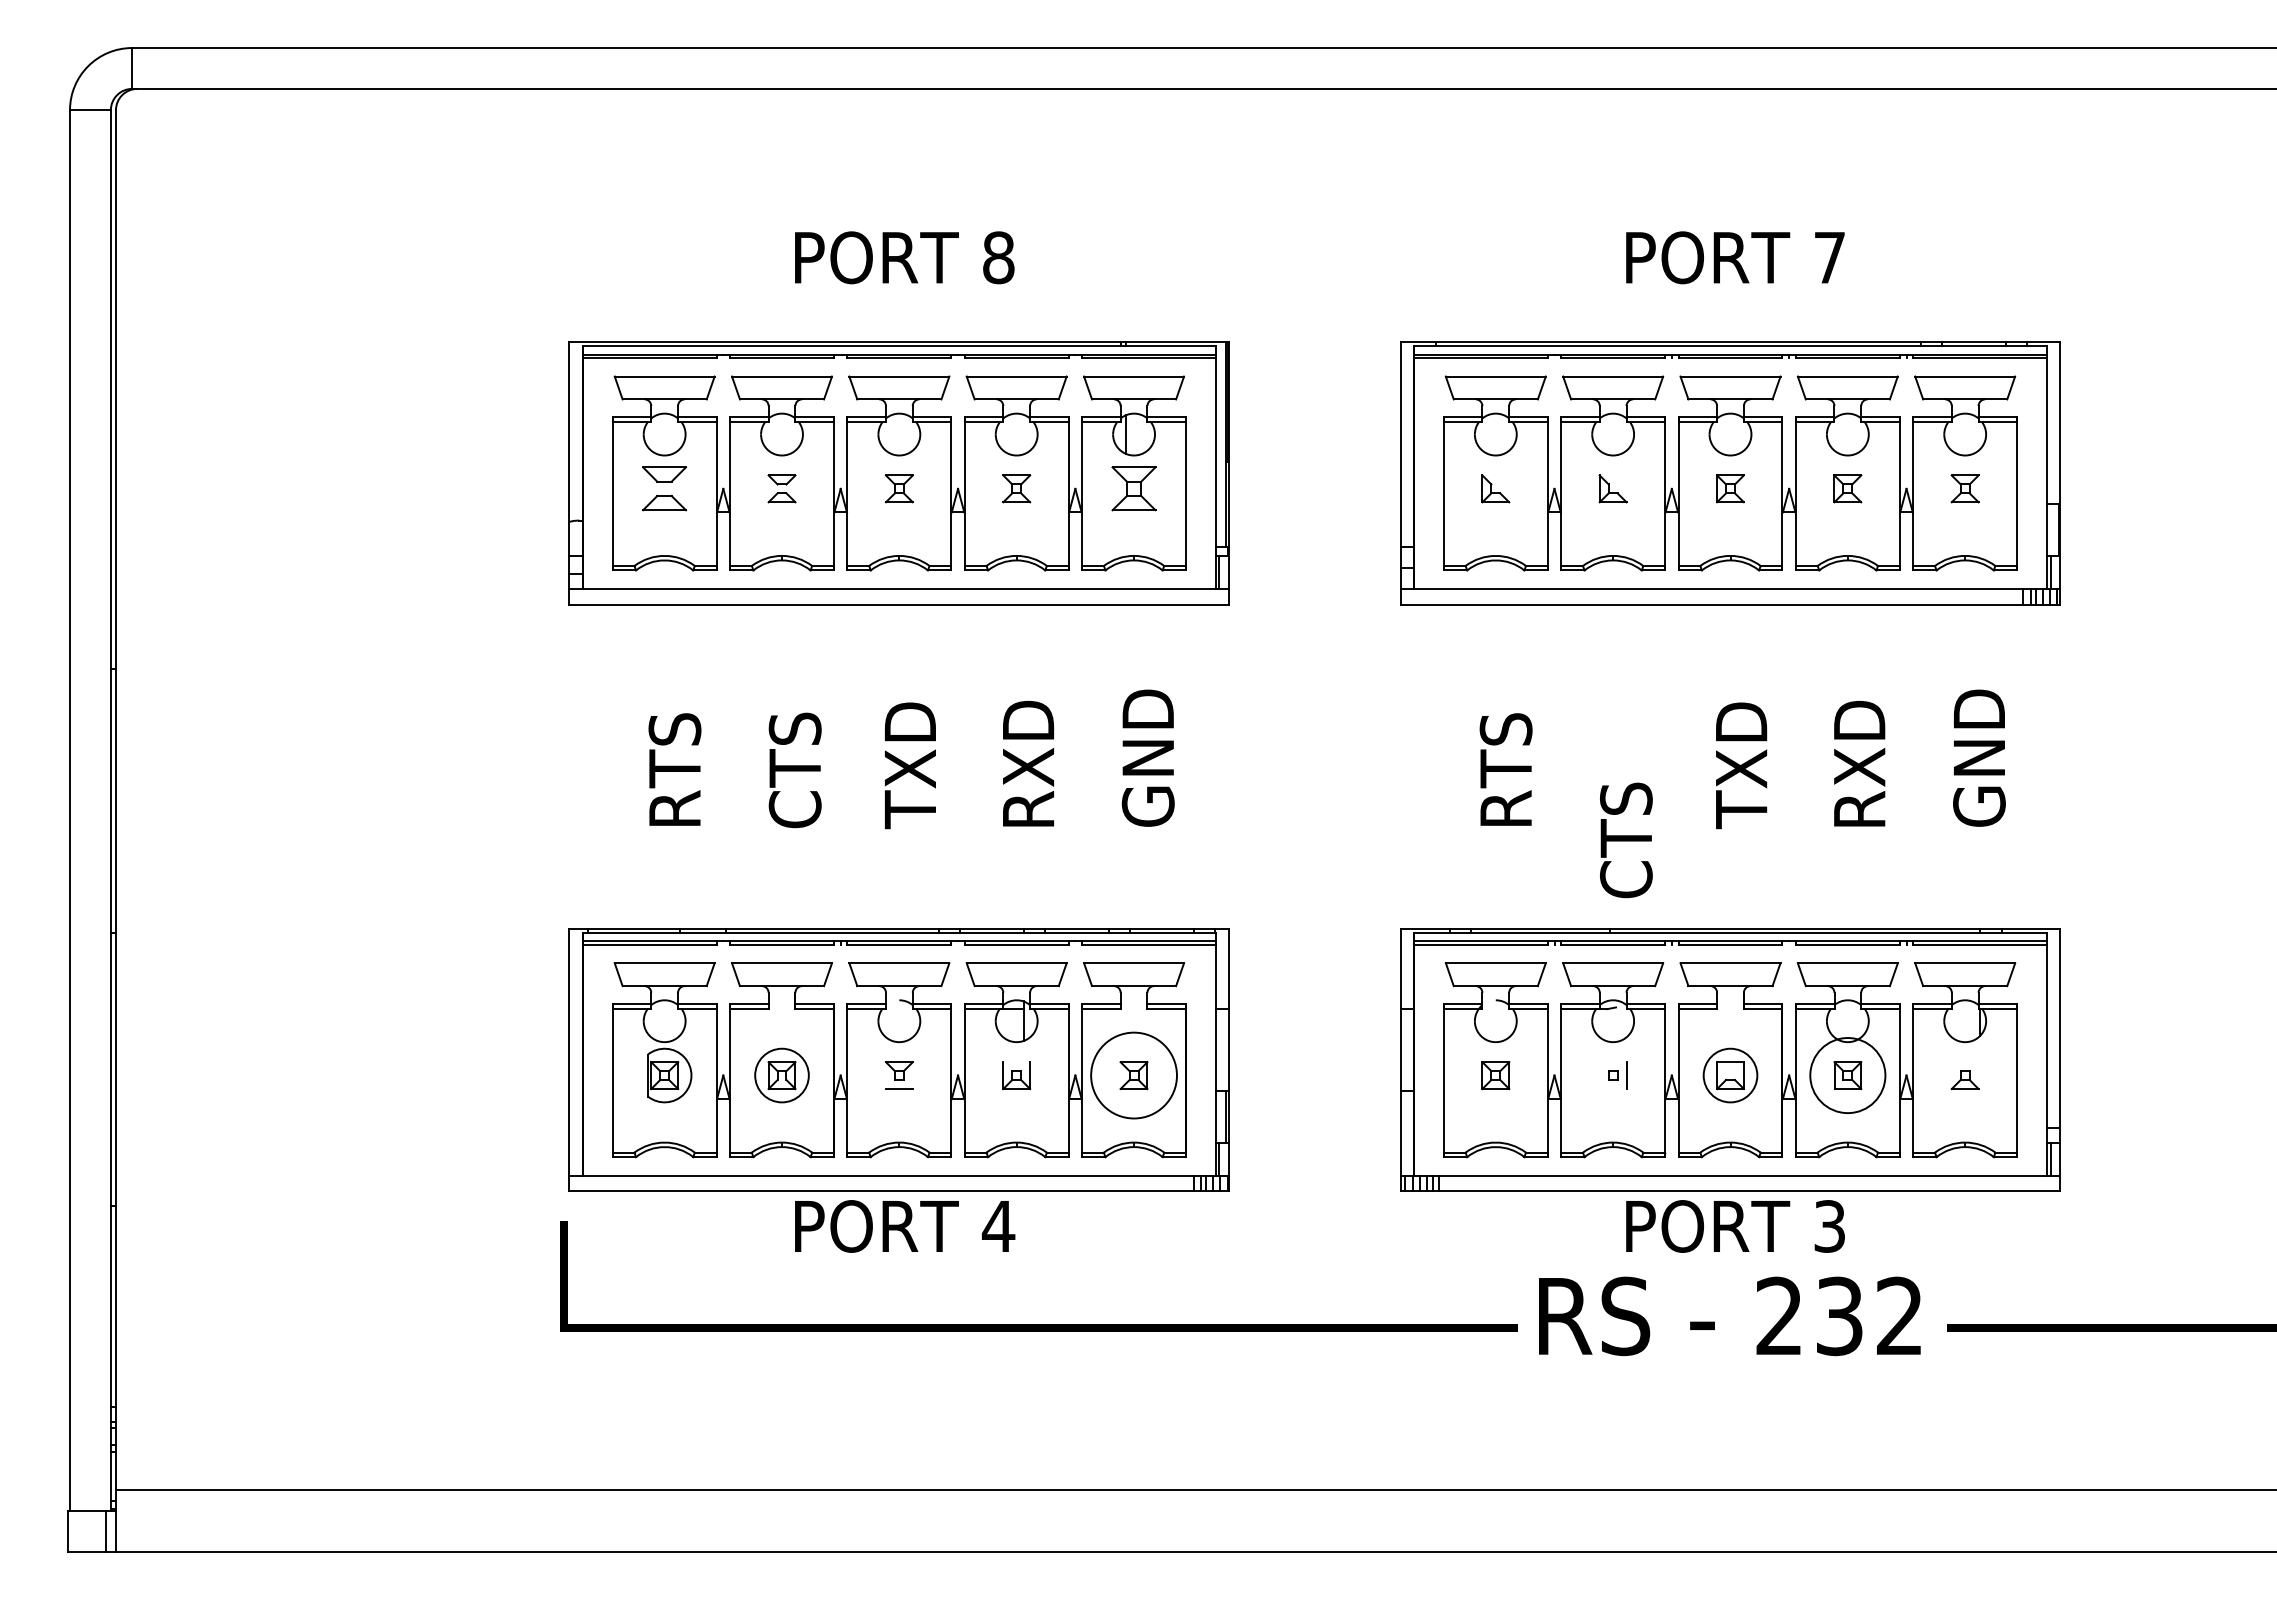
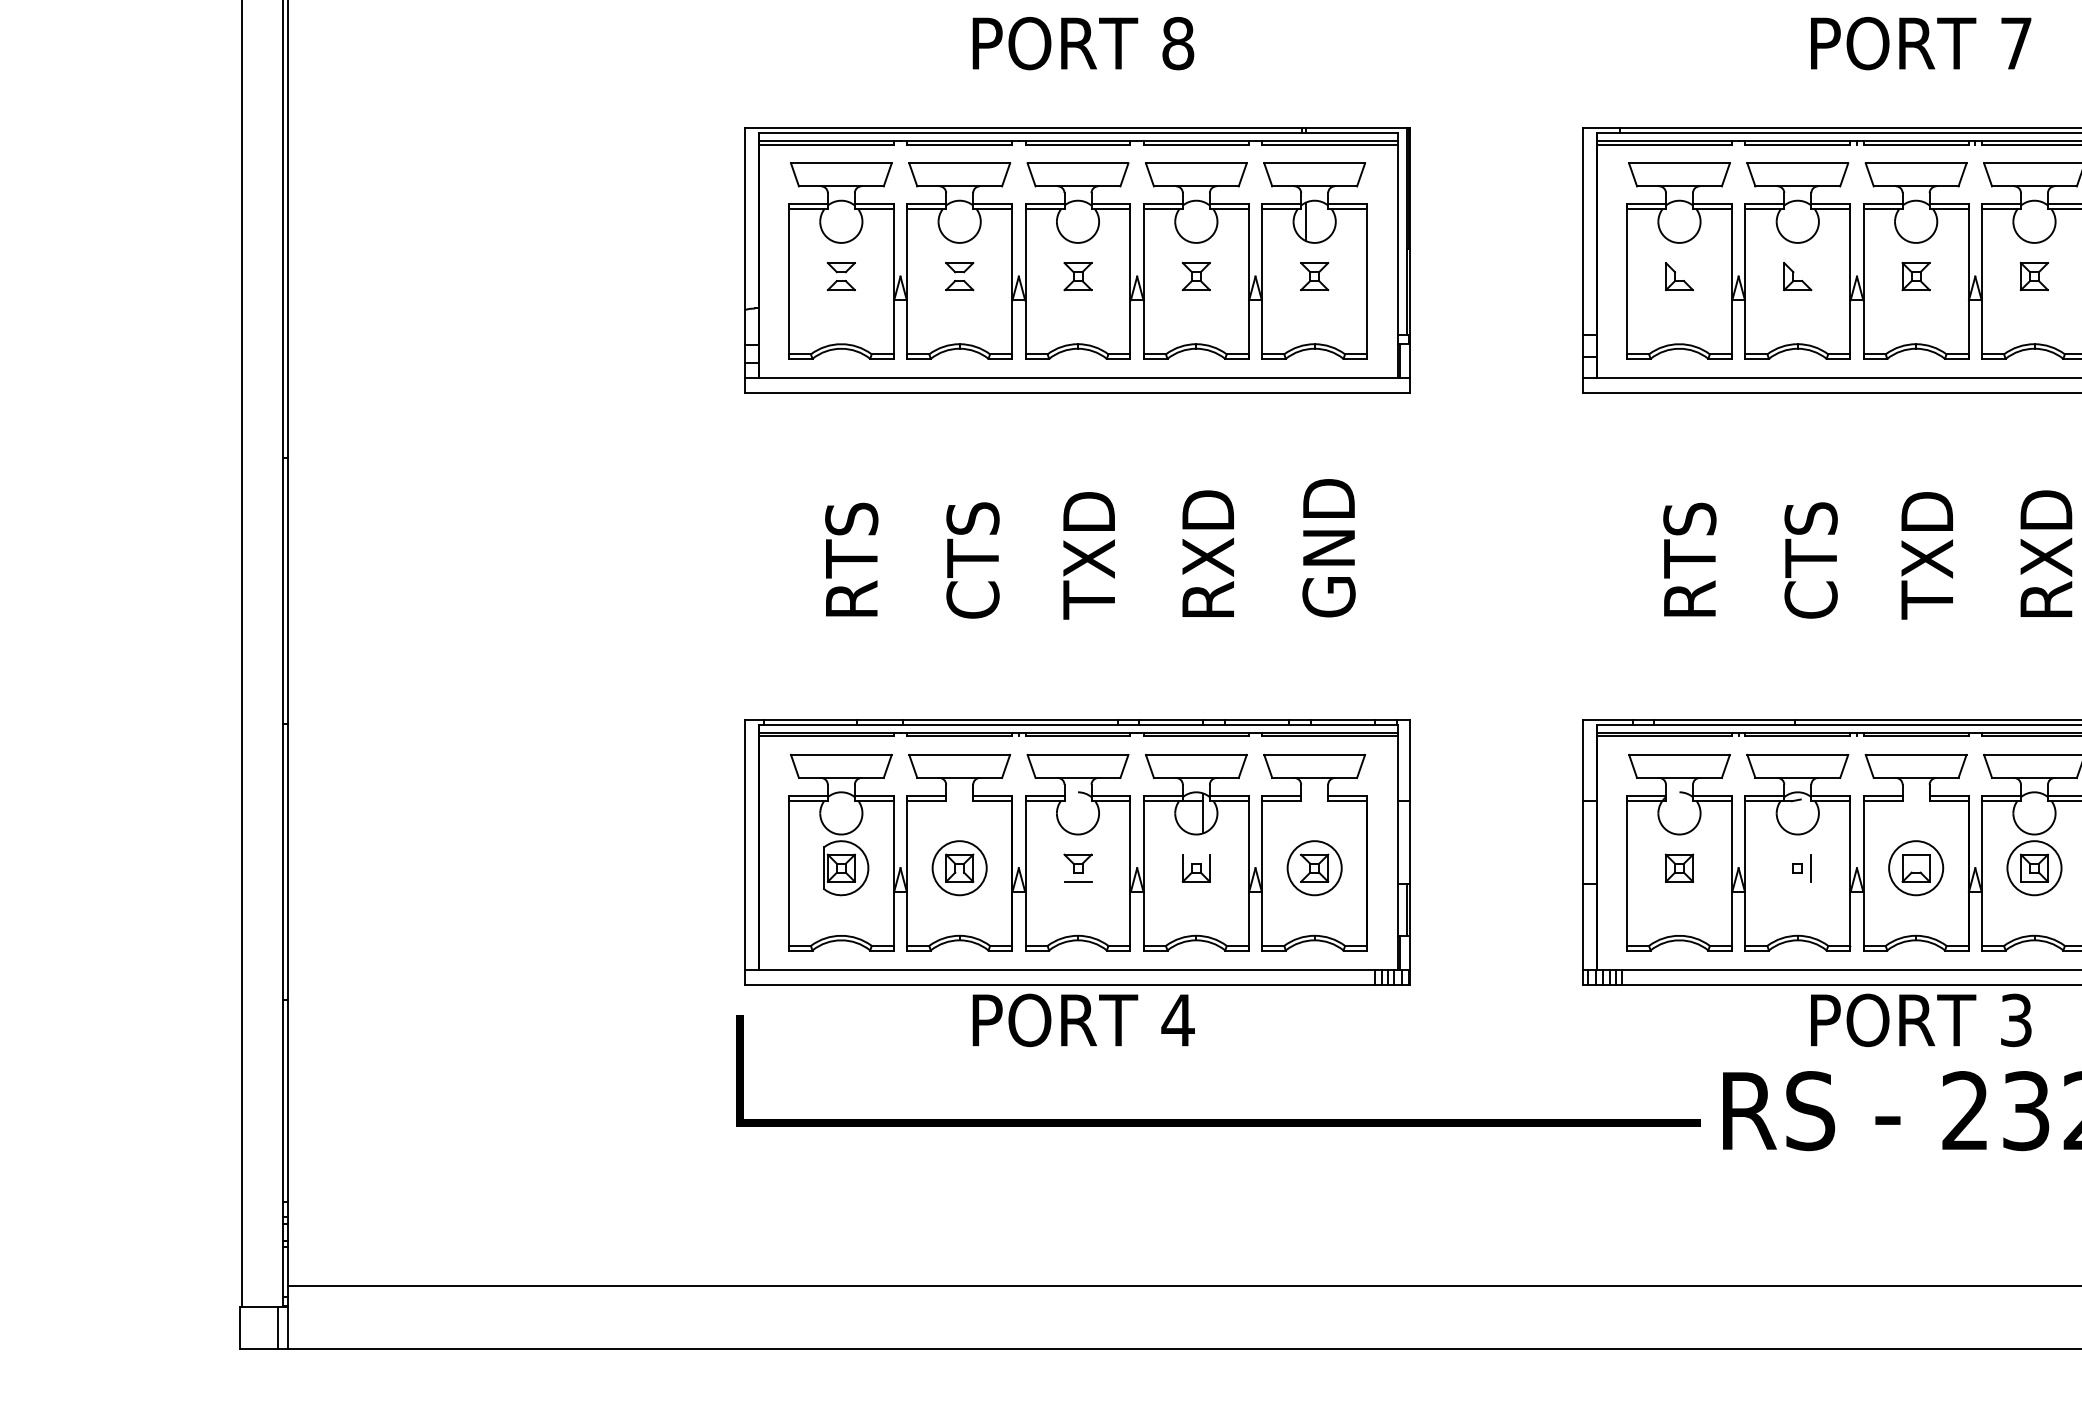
part: (664, 488) -> (841, 276), size x0.62
part: (1133, 488) -> (1314, 276), size x0.62
text: (1626, 840) -> (1811, 560), moved
circle: (1133, 1075) -> (1314, 868), size x0.62
circle: (1847, 1075) -> (2034, 868), size x0.71

